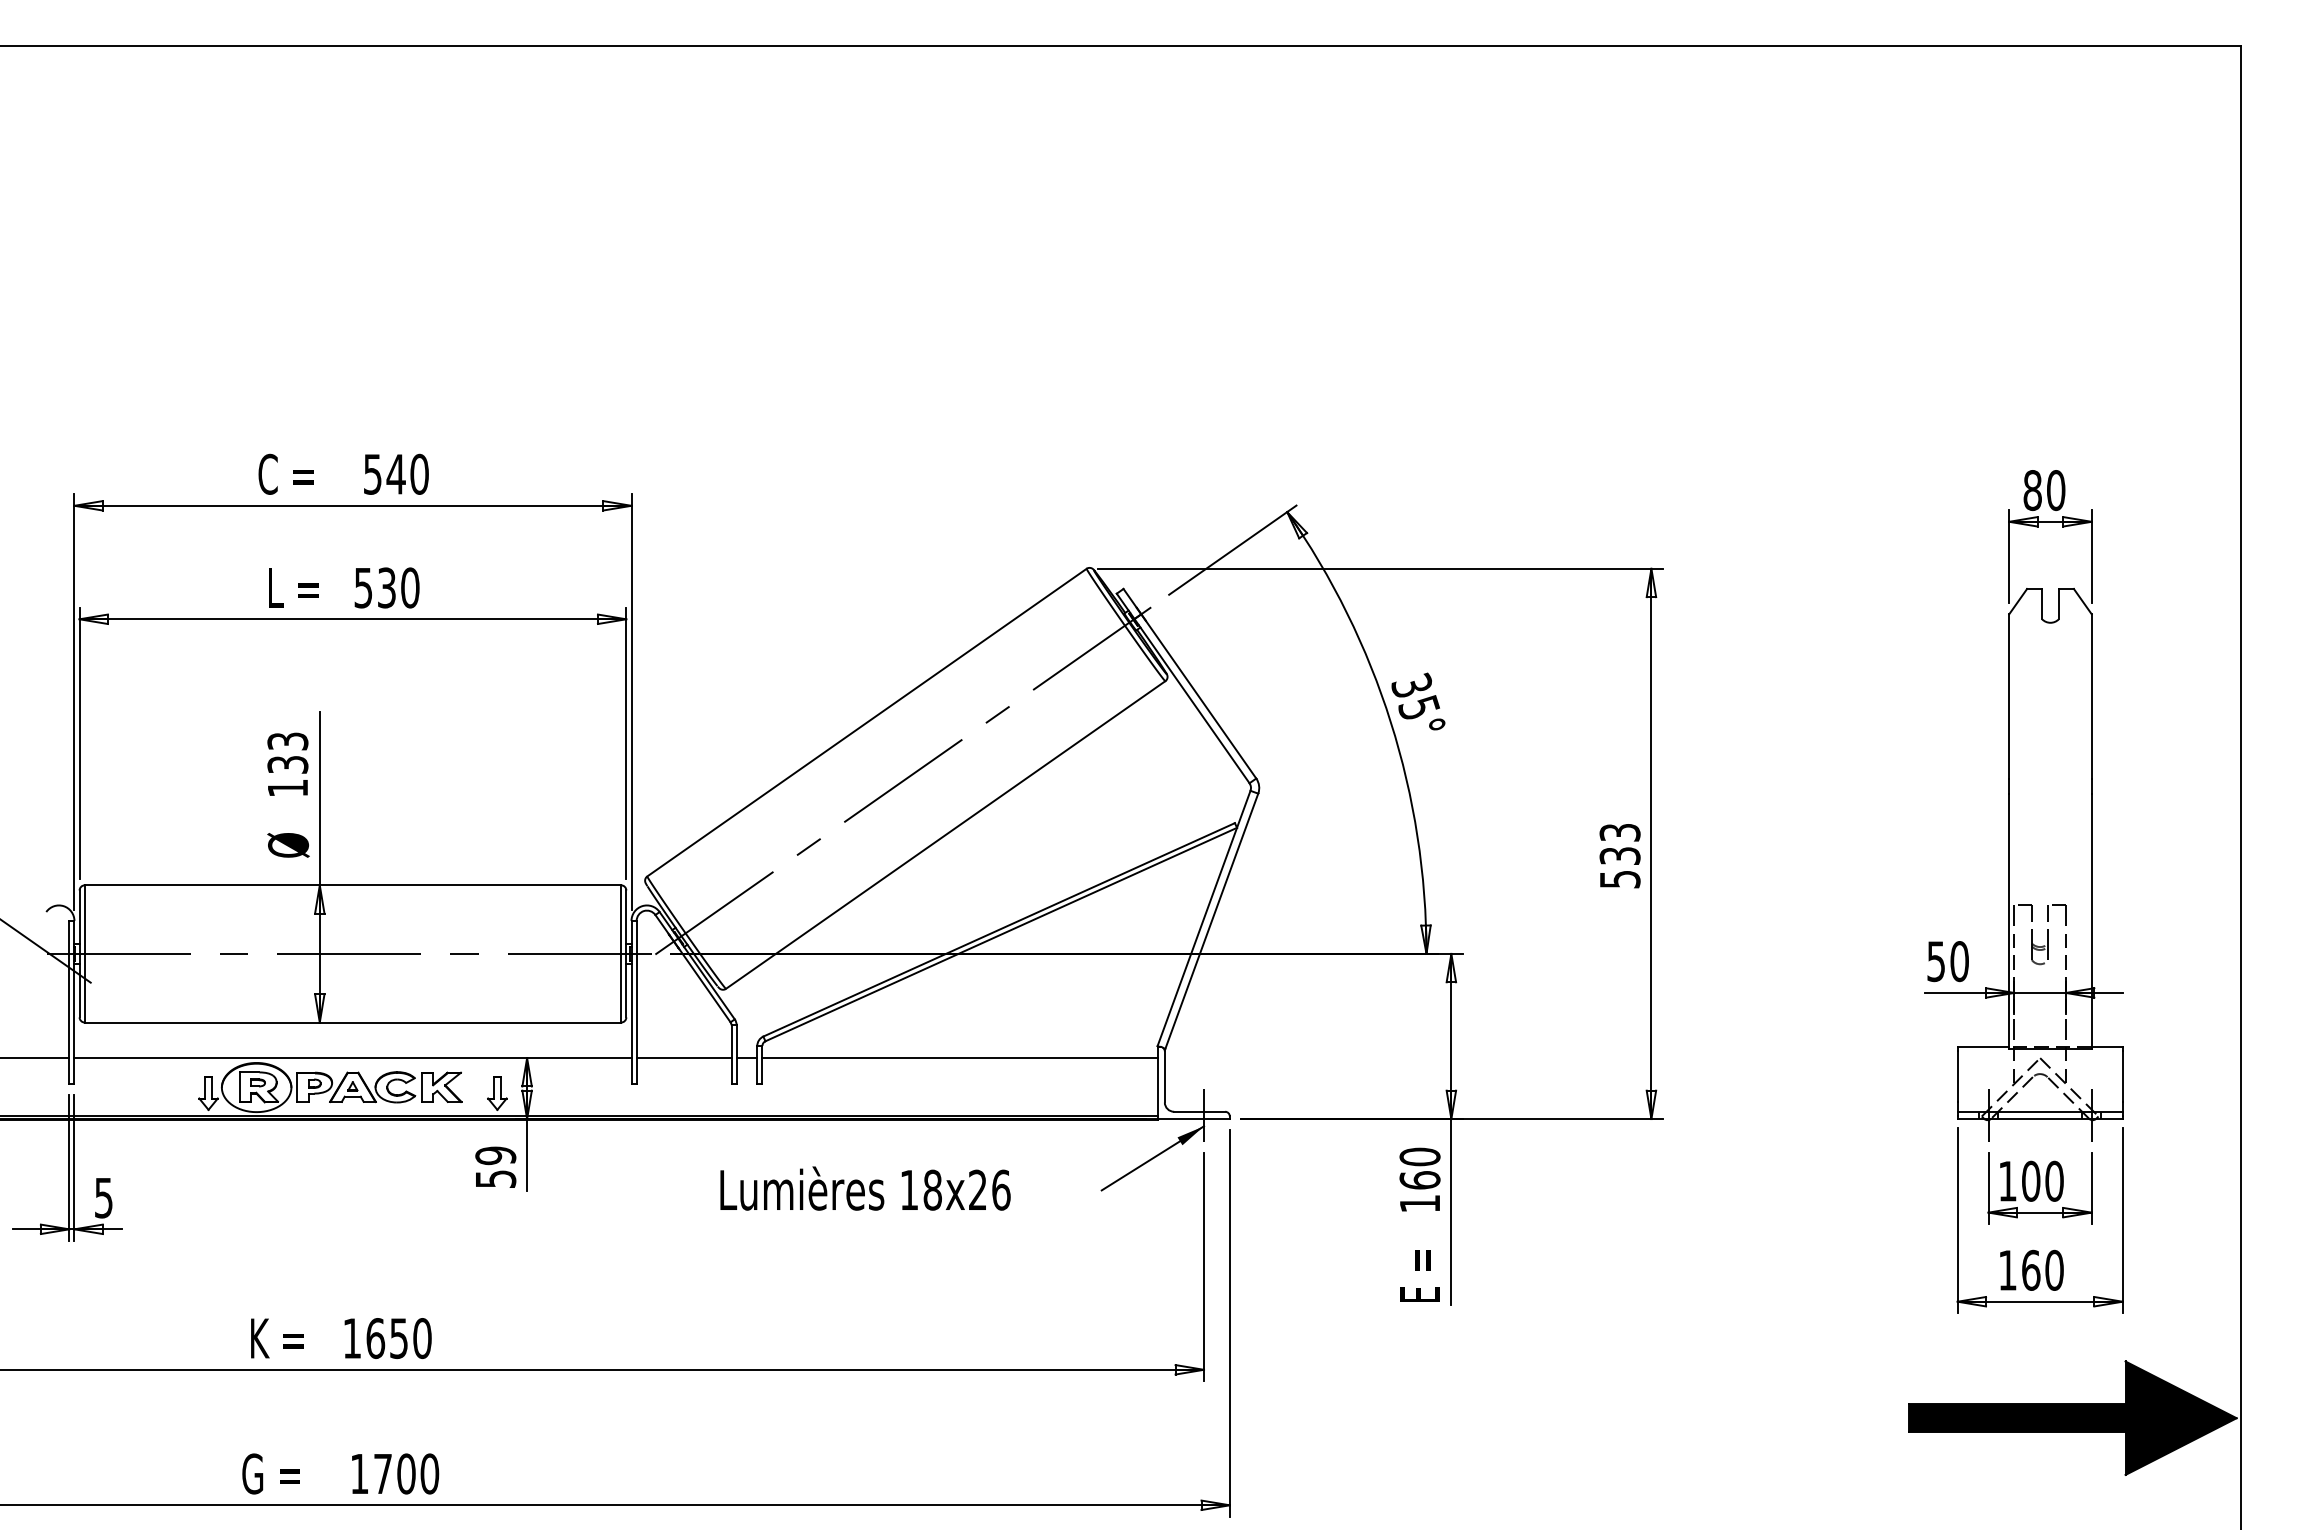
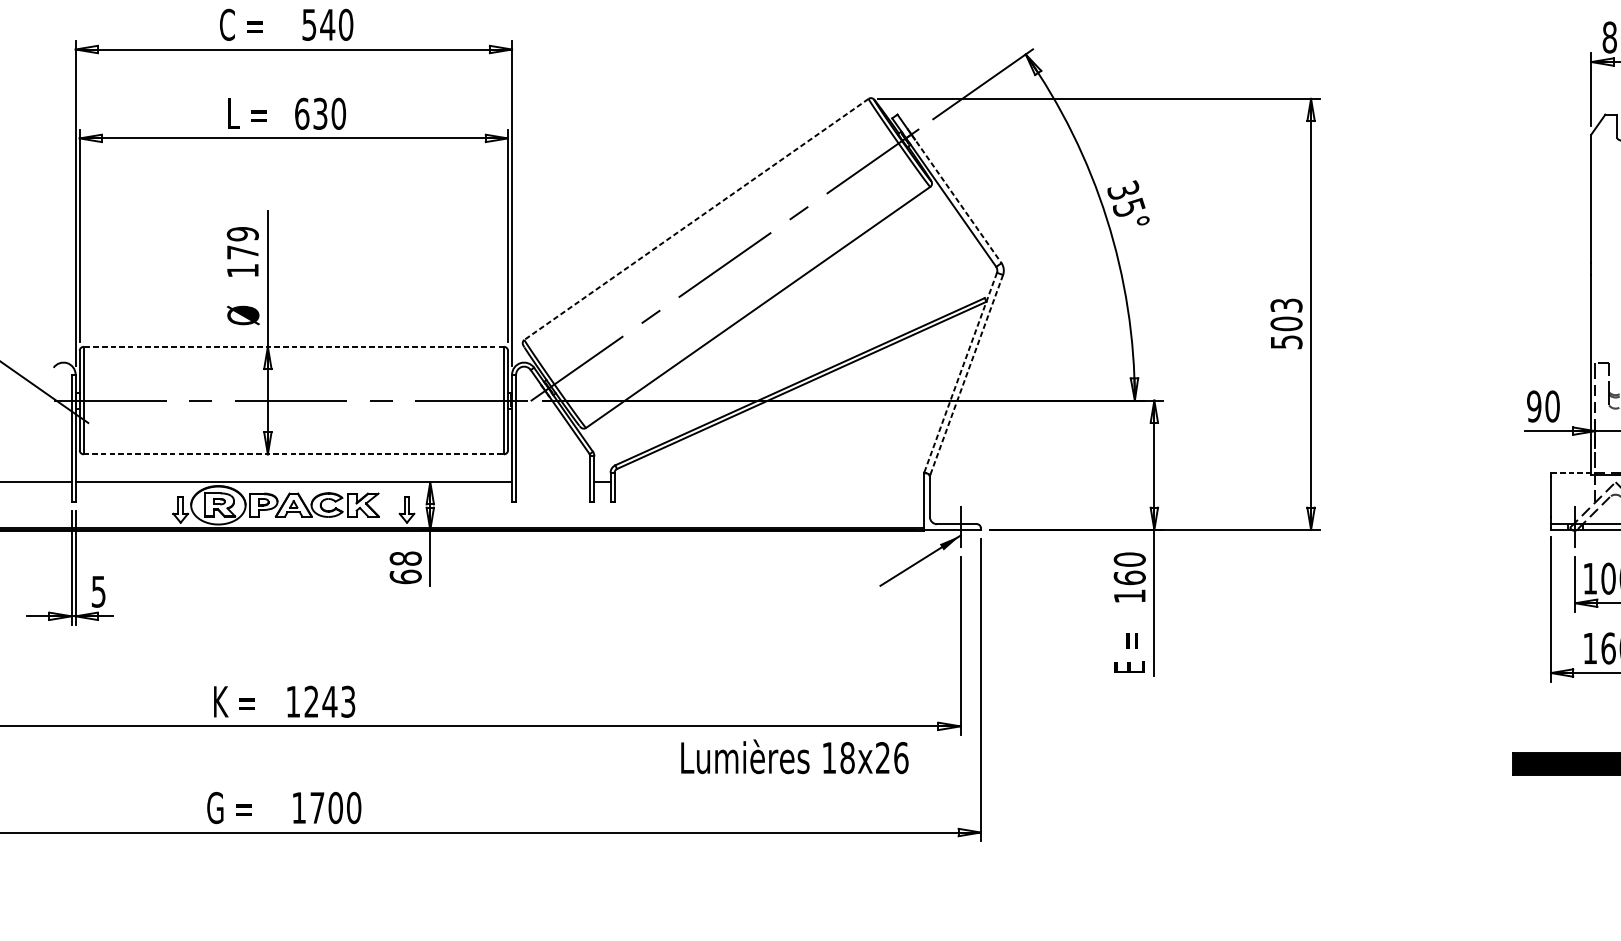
text: (363, 587) -> (302, 113), 530 -> 630
line: (1199, 696) -> (957, 198), solid -> dashed
line: (866, 722) -> (696, 219), solid -> dashed
text: (287, 752) -> (242, 242), 133 -> 179
text: (1619, 855) -> (1286, 323), 533 -> 503
line: (352, 885) -> (293, 346), solid -> dashed
line: (1204, 918) -> (960, 372), solid -> dashed
line: (1211, 921) -> (966, 375), solid -> dashed
text: (1936, 961) -> (1534, 406), 50 -> 90
line: (353, 1022) -> (294, 454), solid -> dashed
line: (1983, 1046) -> (1571, 473), solid -> dashed
line: (683, 1058) -> (552, 482), removed
line: (959, 1058) -> (769, 482), removed
text: (495, 1167) -> (405, 567), 59 -> 68
text: (865, 1188) -> (794, 756), moved
text: (398, 1338) -> (329, 701), 1650 -> 1243

